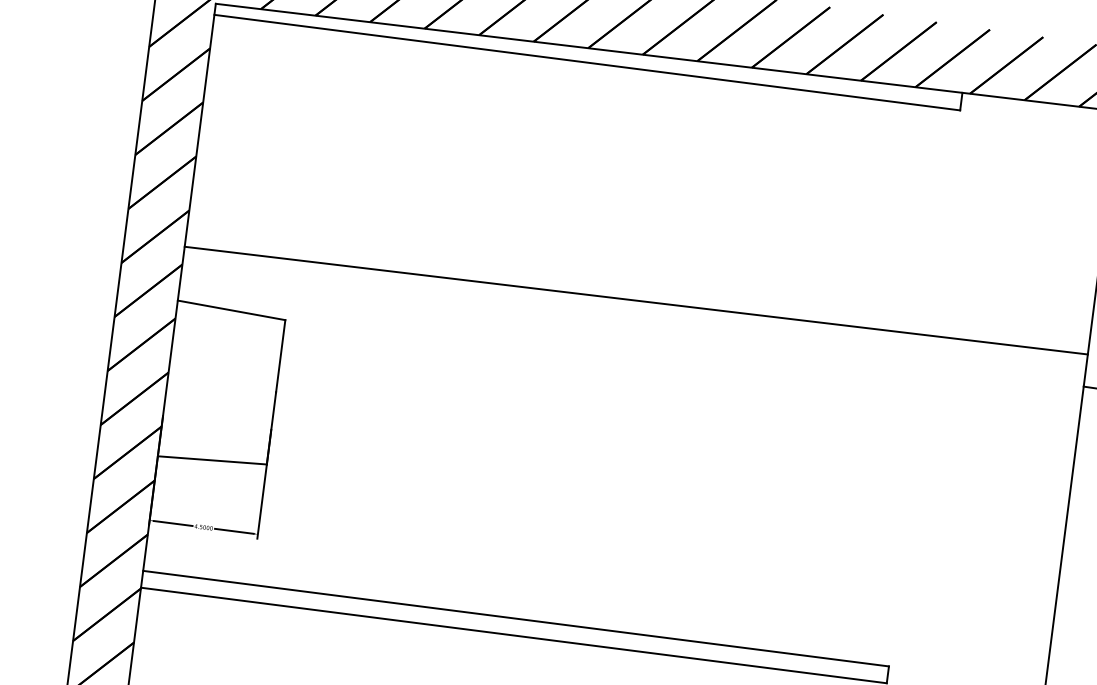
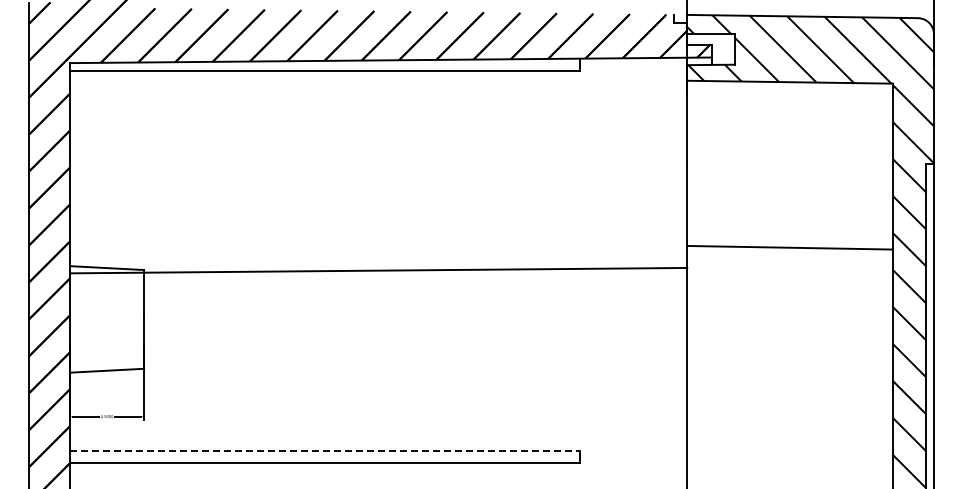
line: (636, 300) -> (378, 270), moved
line: (516, 619) -> (325, 451), solid -> dashed

